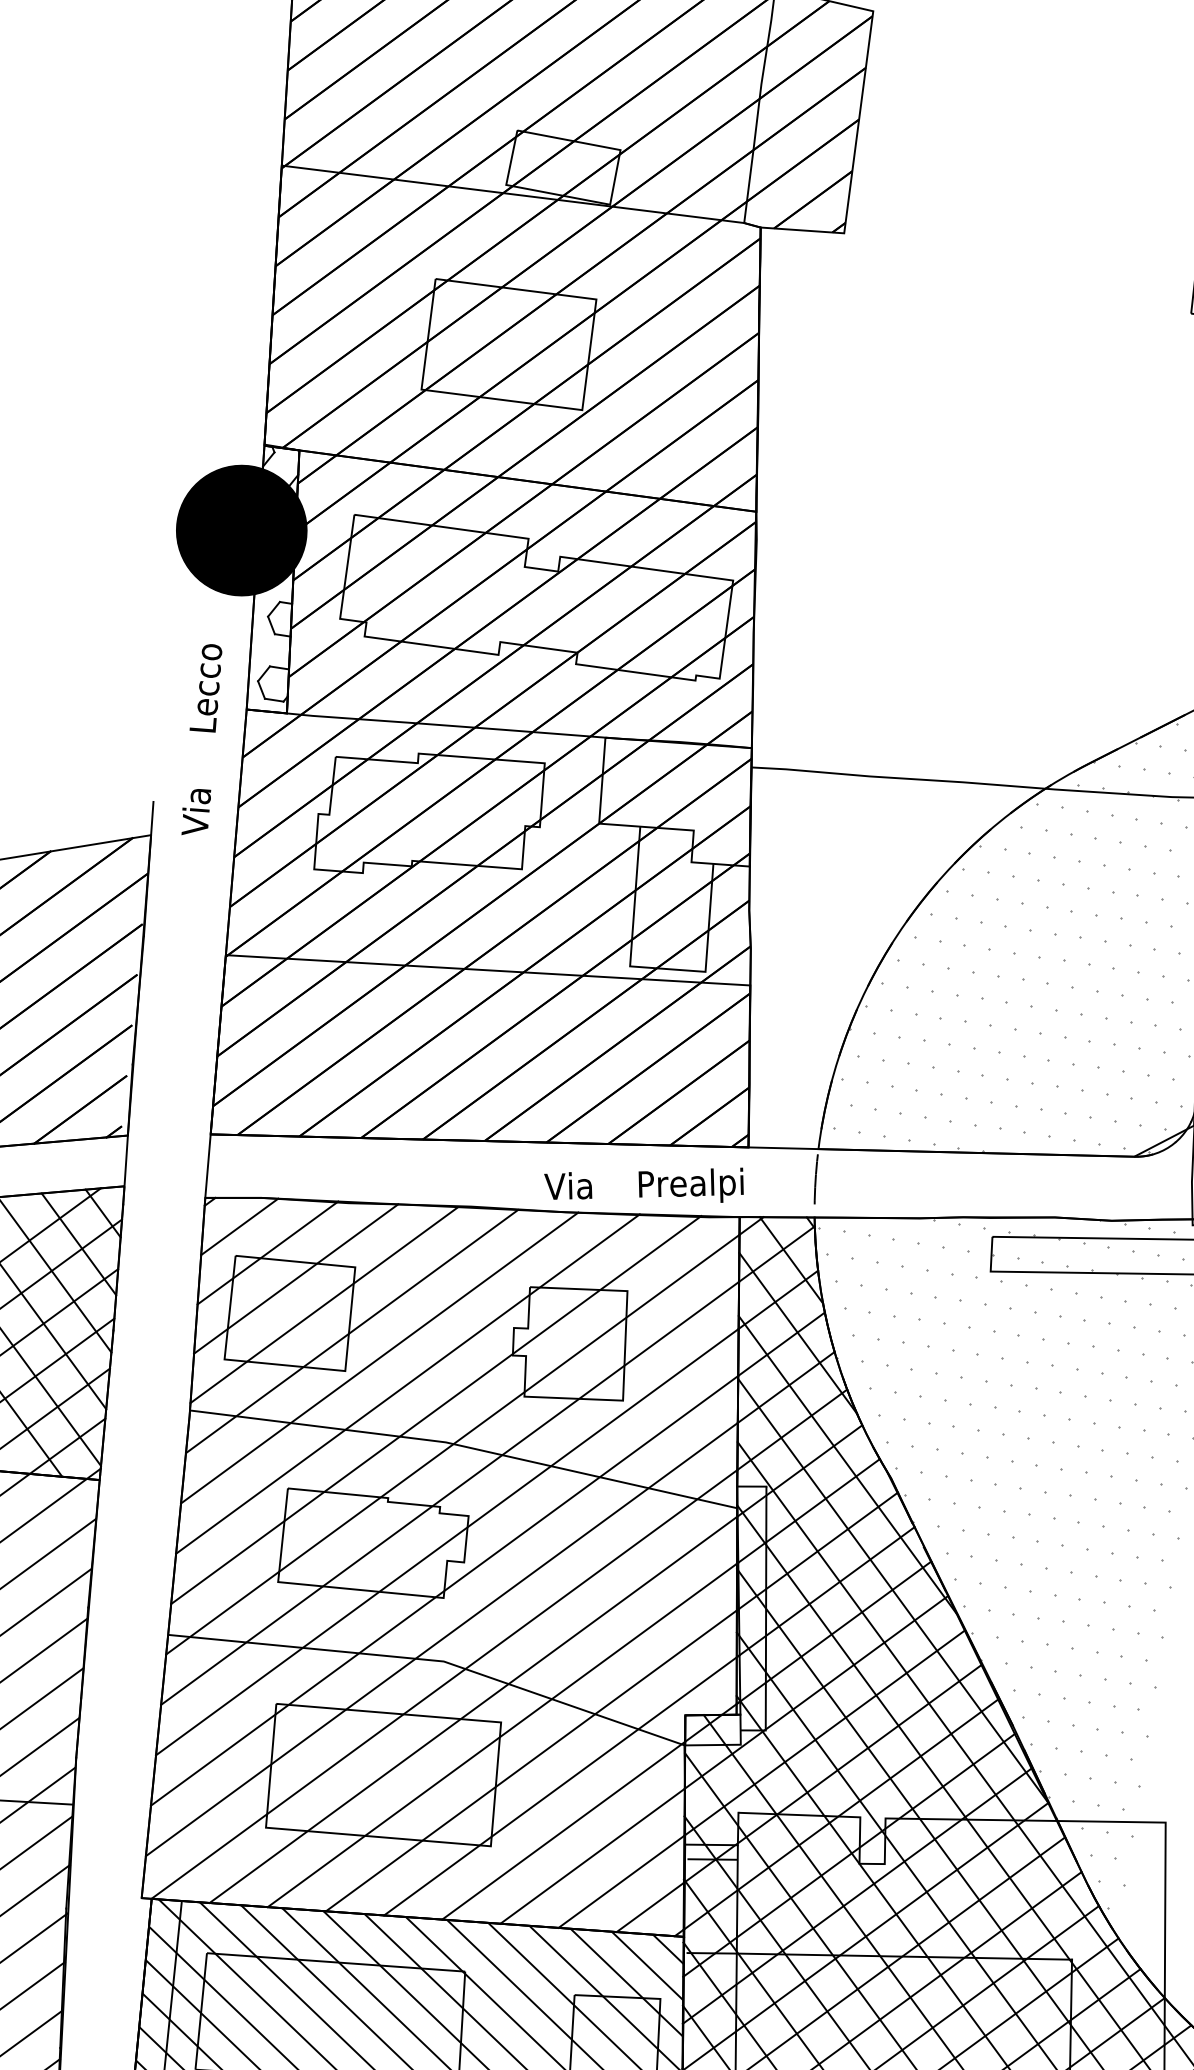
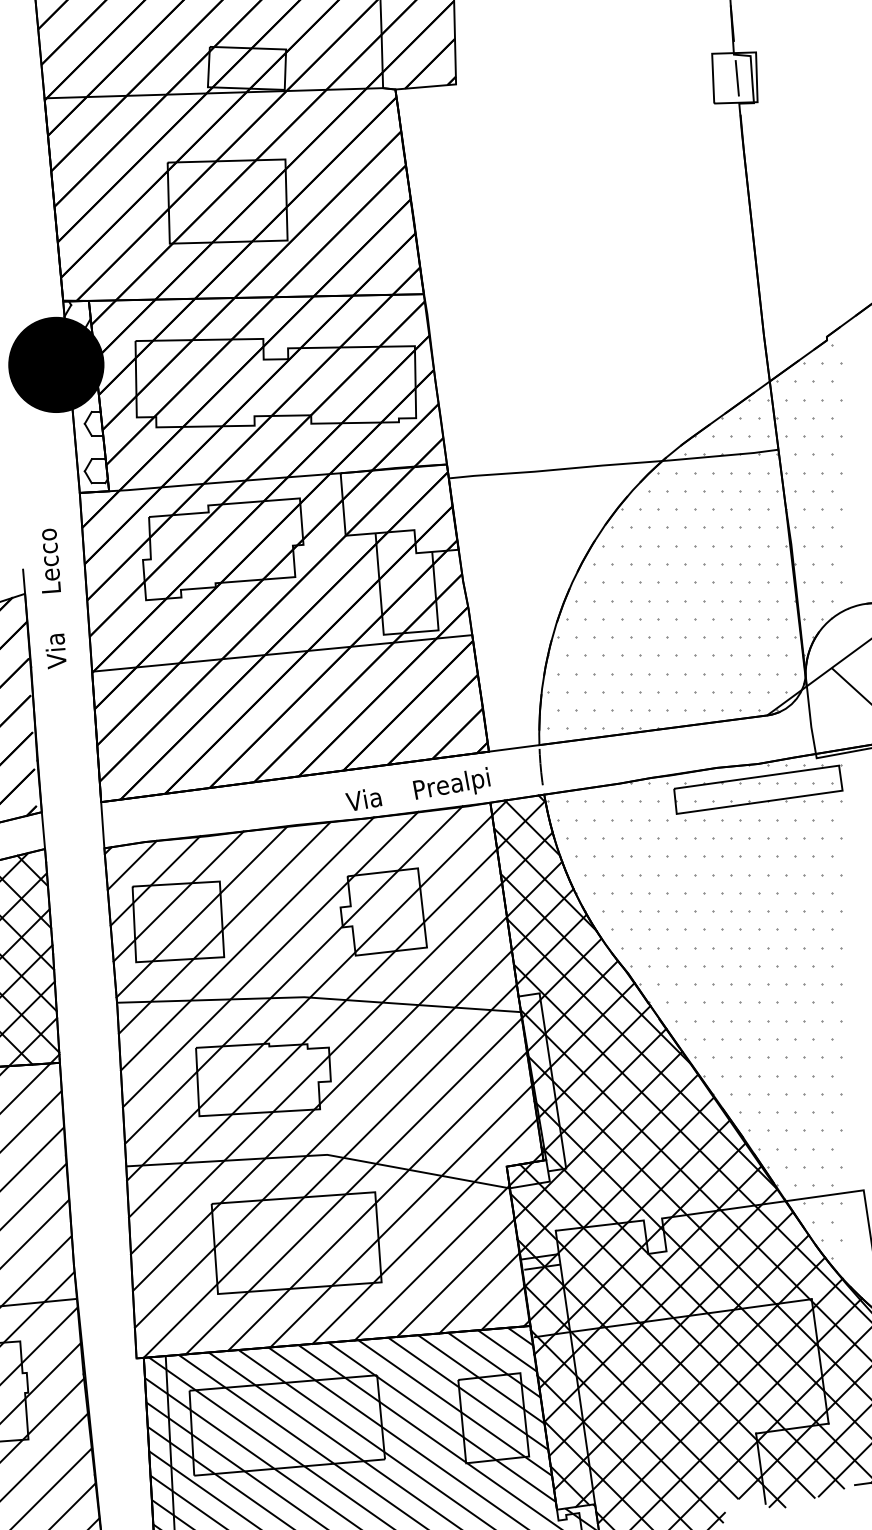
text: (205, 740) -> (54, 598), moved

